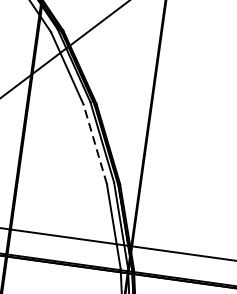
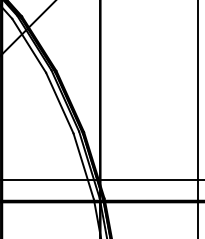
line: (94, 143) -> (59, 102), dashed -> solid

